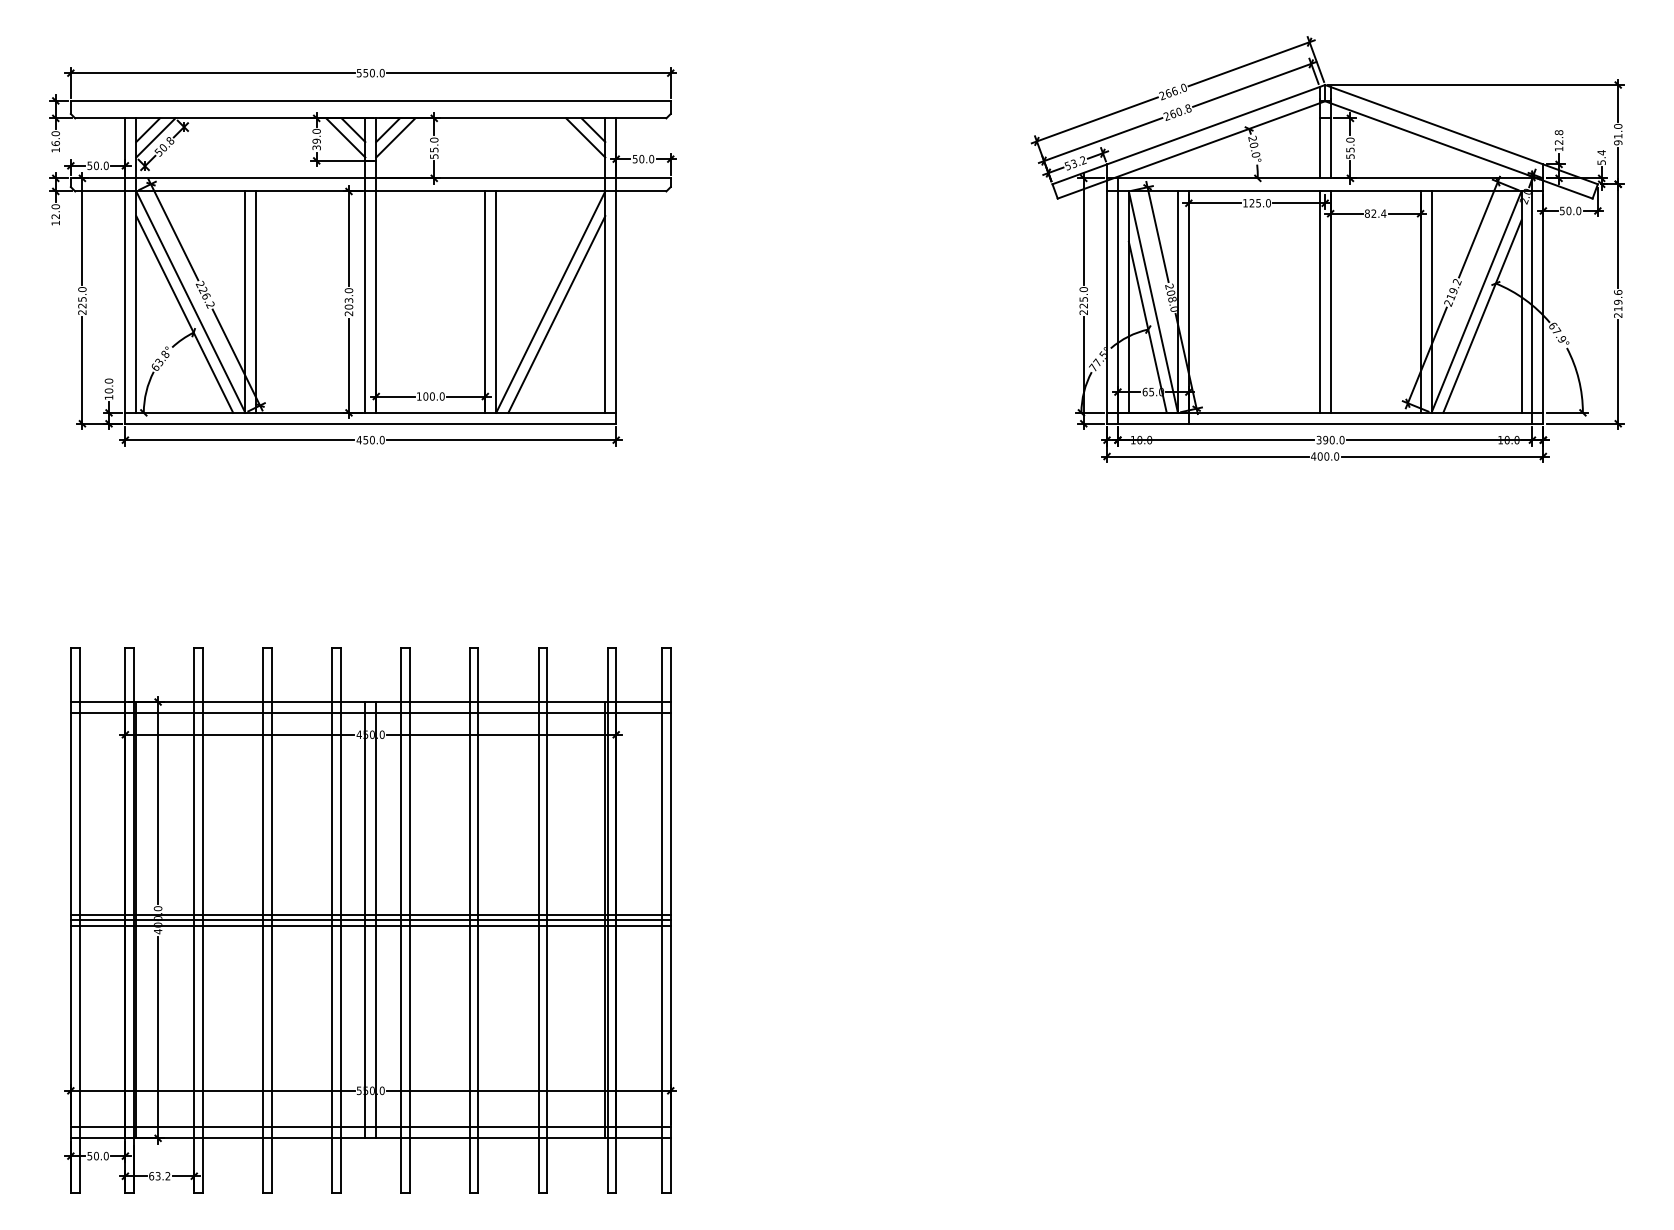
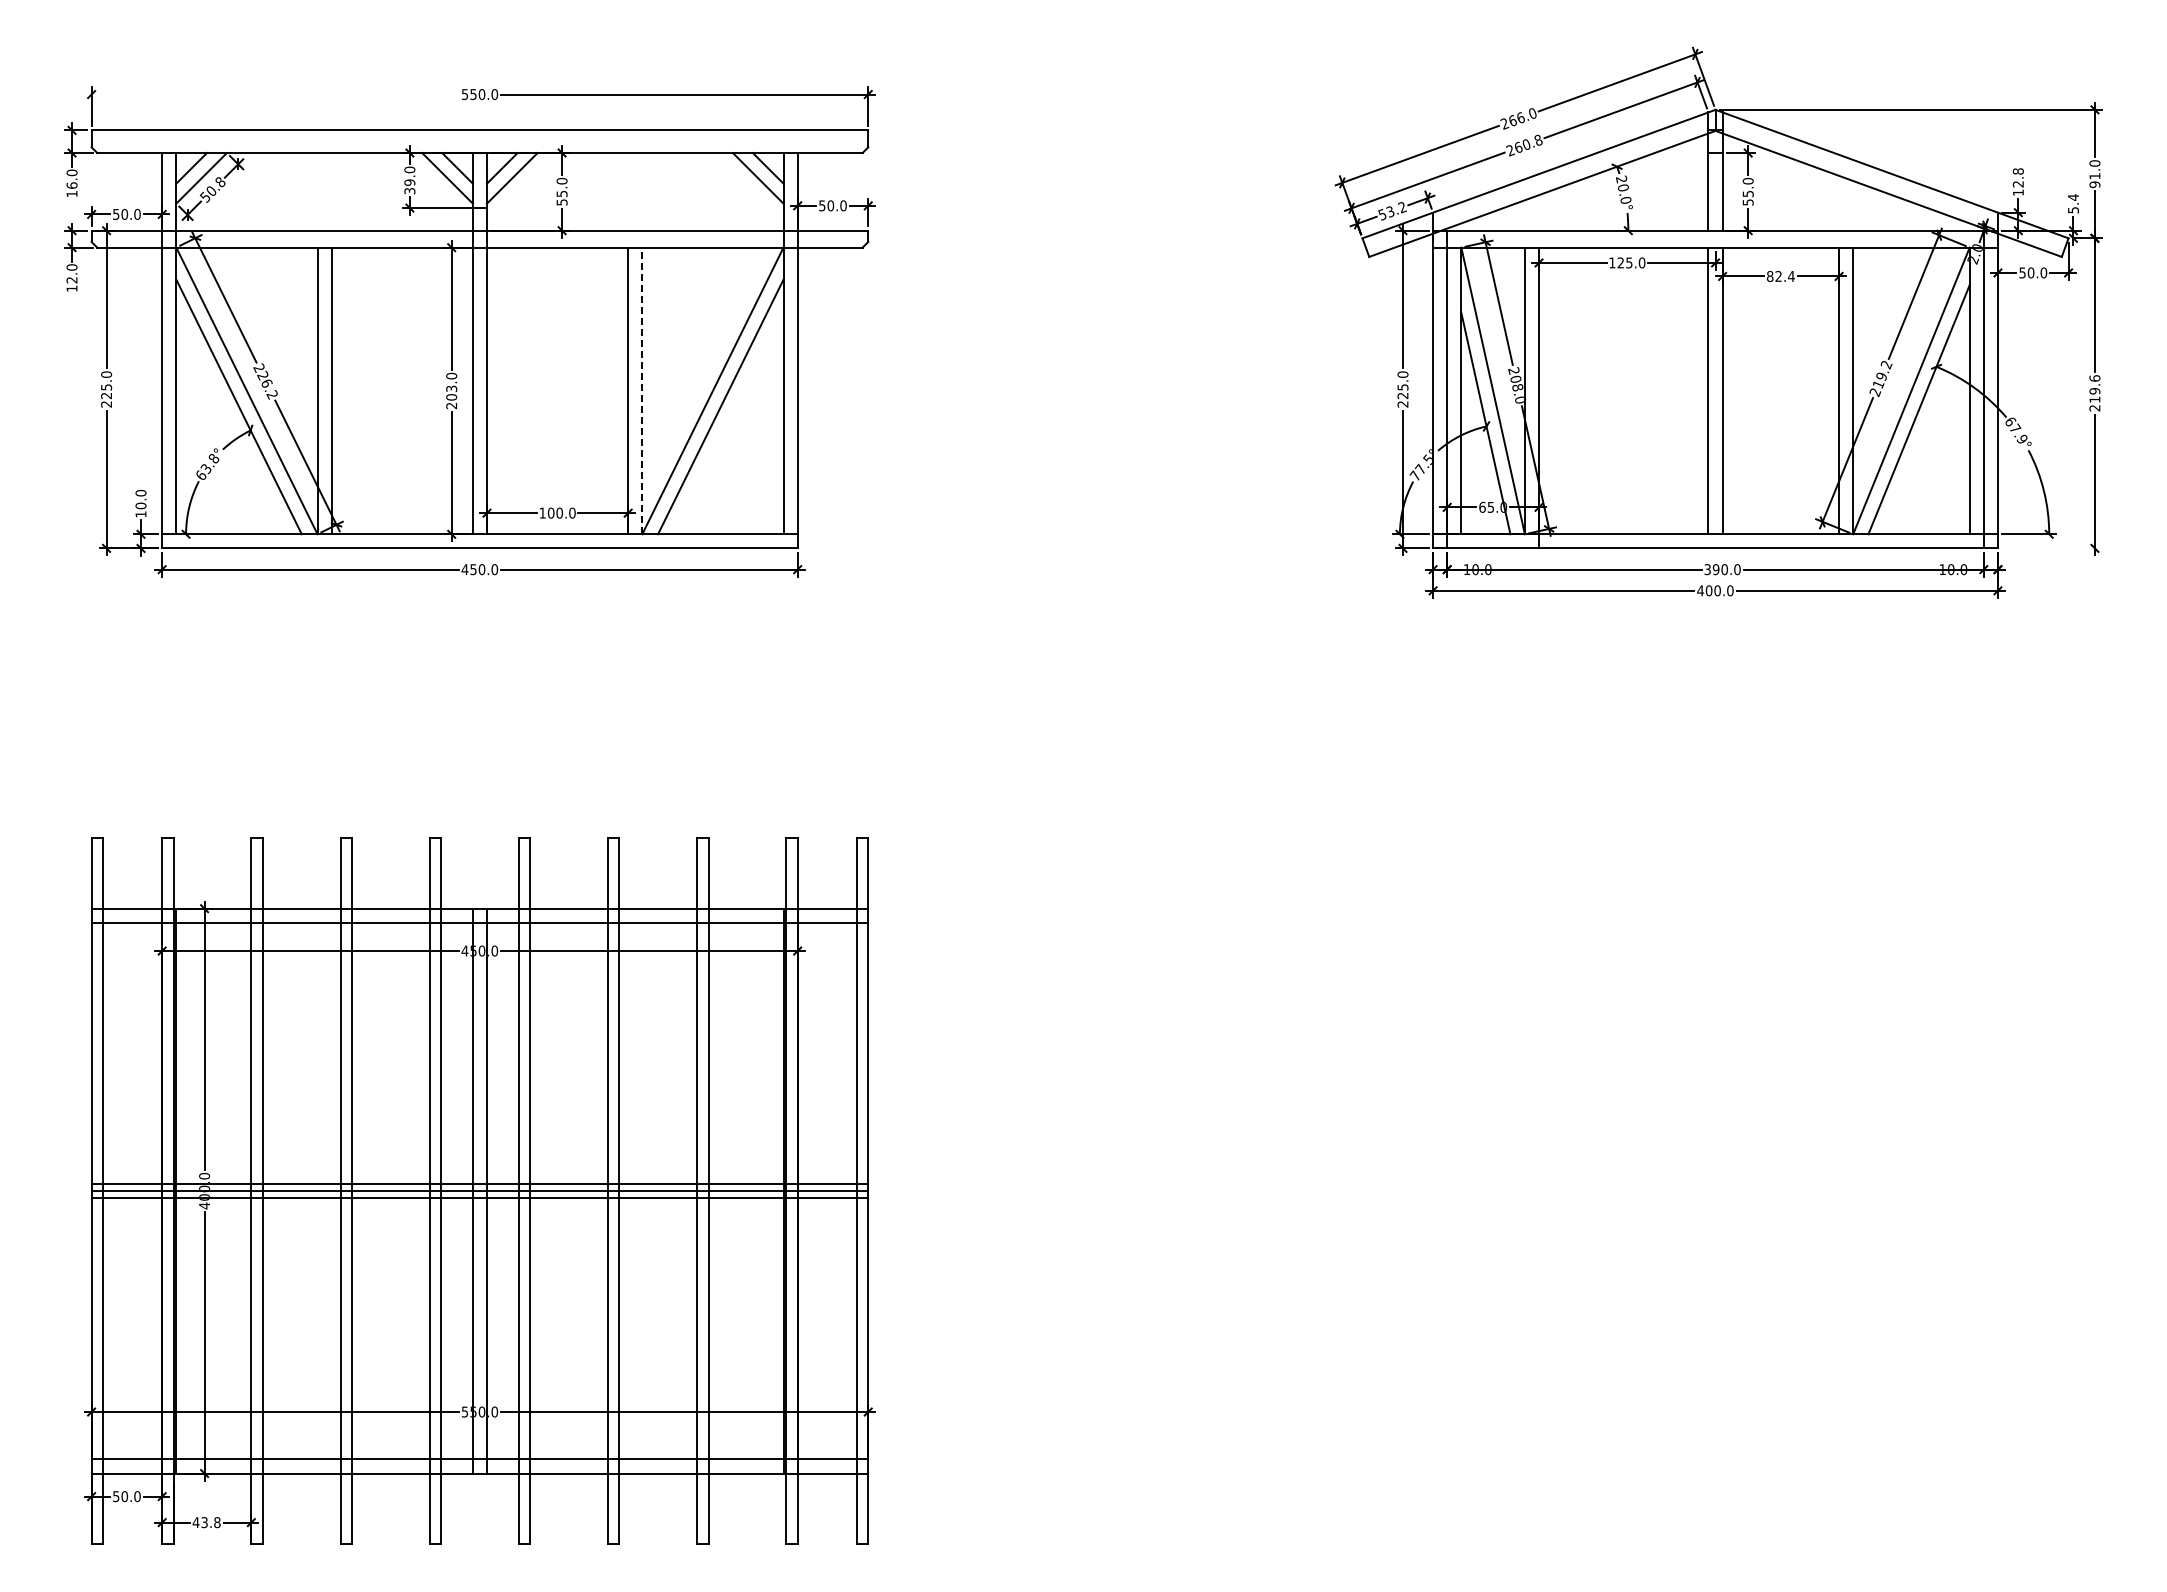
line: (209, 73) -> (271, 94), removed
line: (496, 301) -> (642, 390), solid -> dashed
line: (1584, 423) -> (2051, 548), removed
text: (159, 1176) -> (206, 1522), 63.2 -> 43.8

